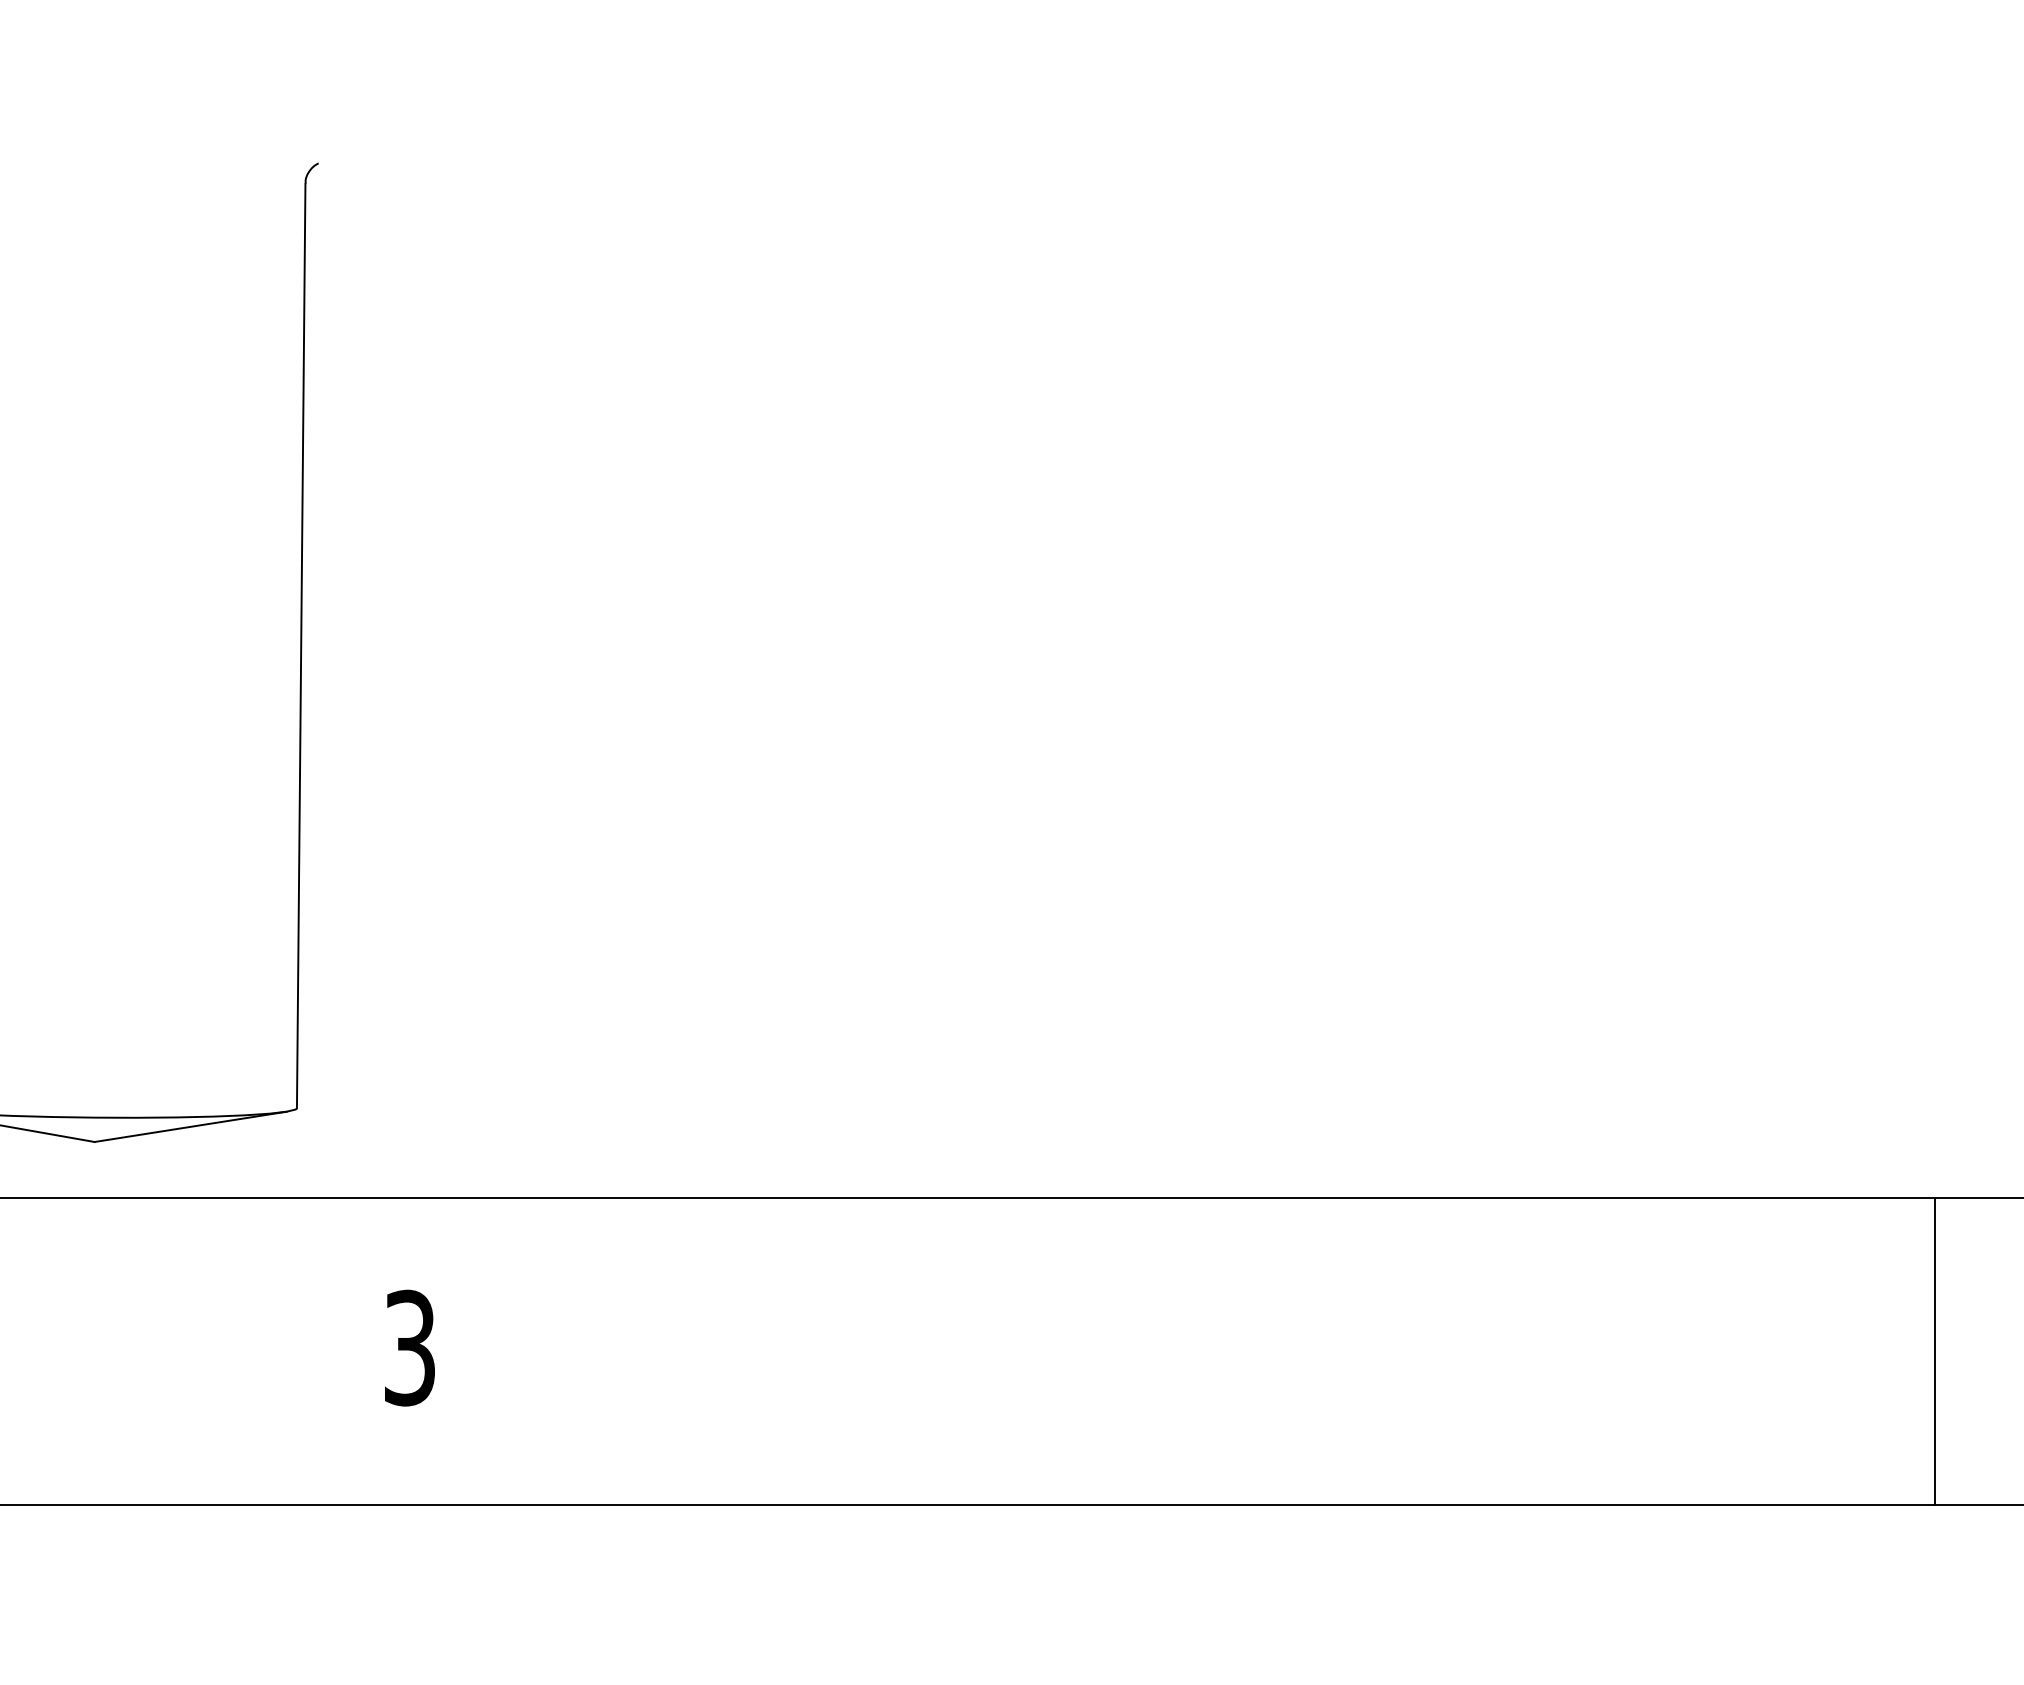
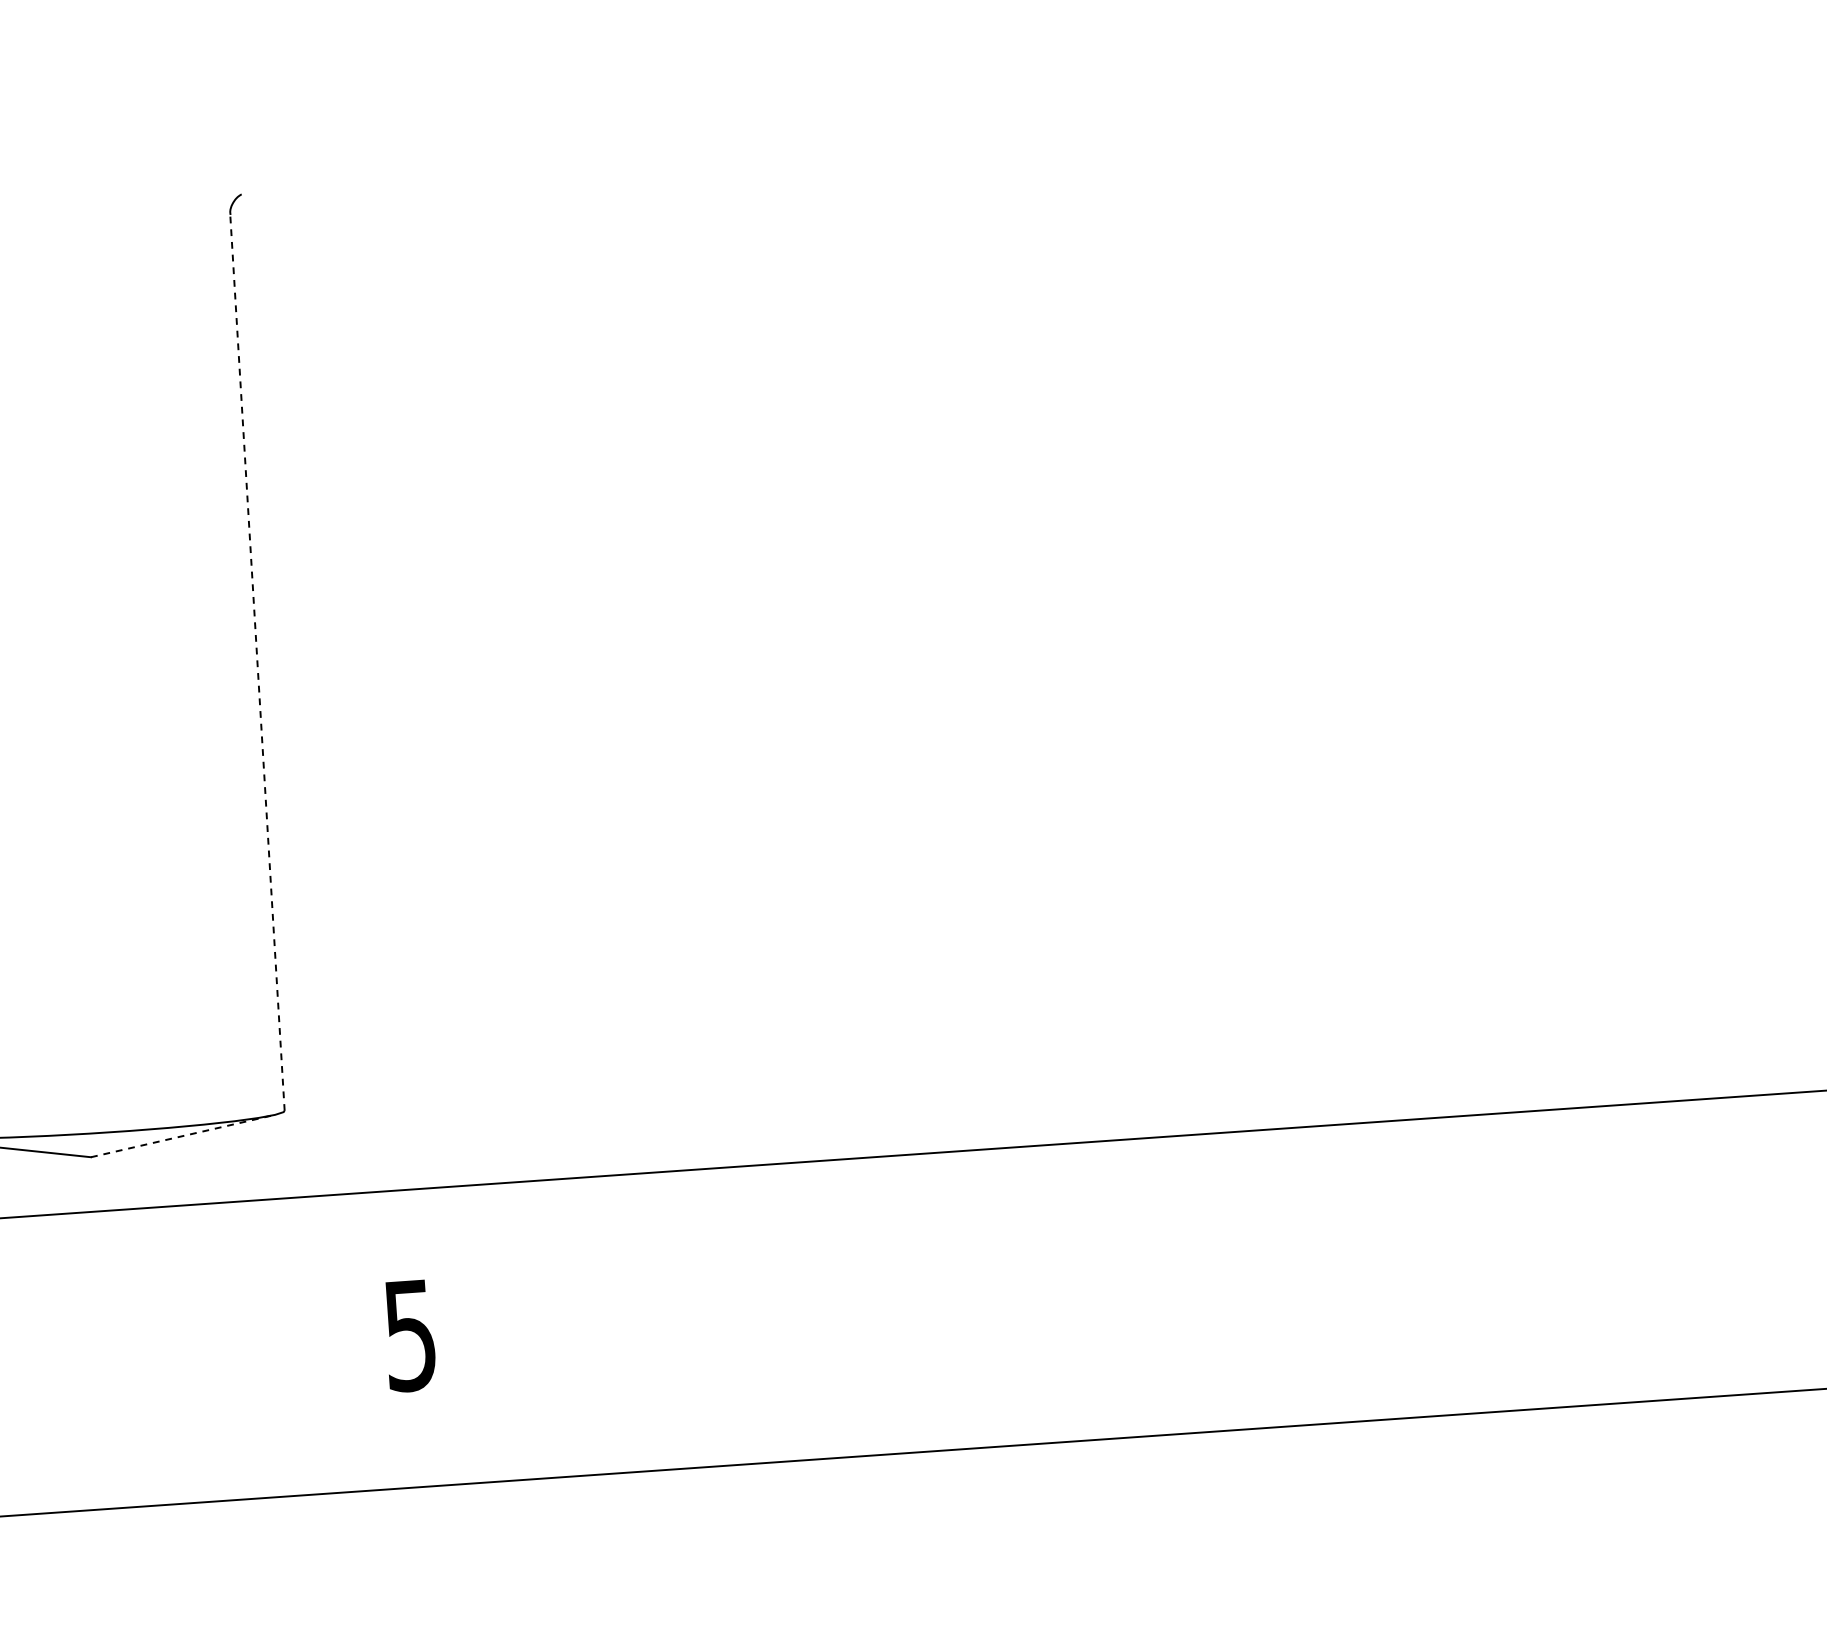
line: (301, 645) -> (257, 662), solid -> dashed
line: (191, 1126) -> (183, 1135), solid -> dashed
text: (409, 1347) -> (409, 1334), 3 -> 5

